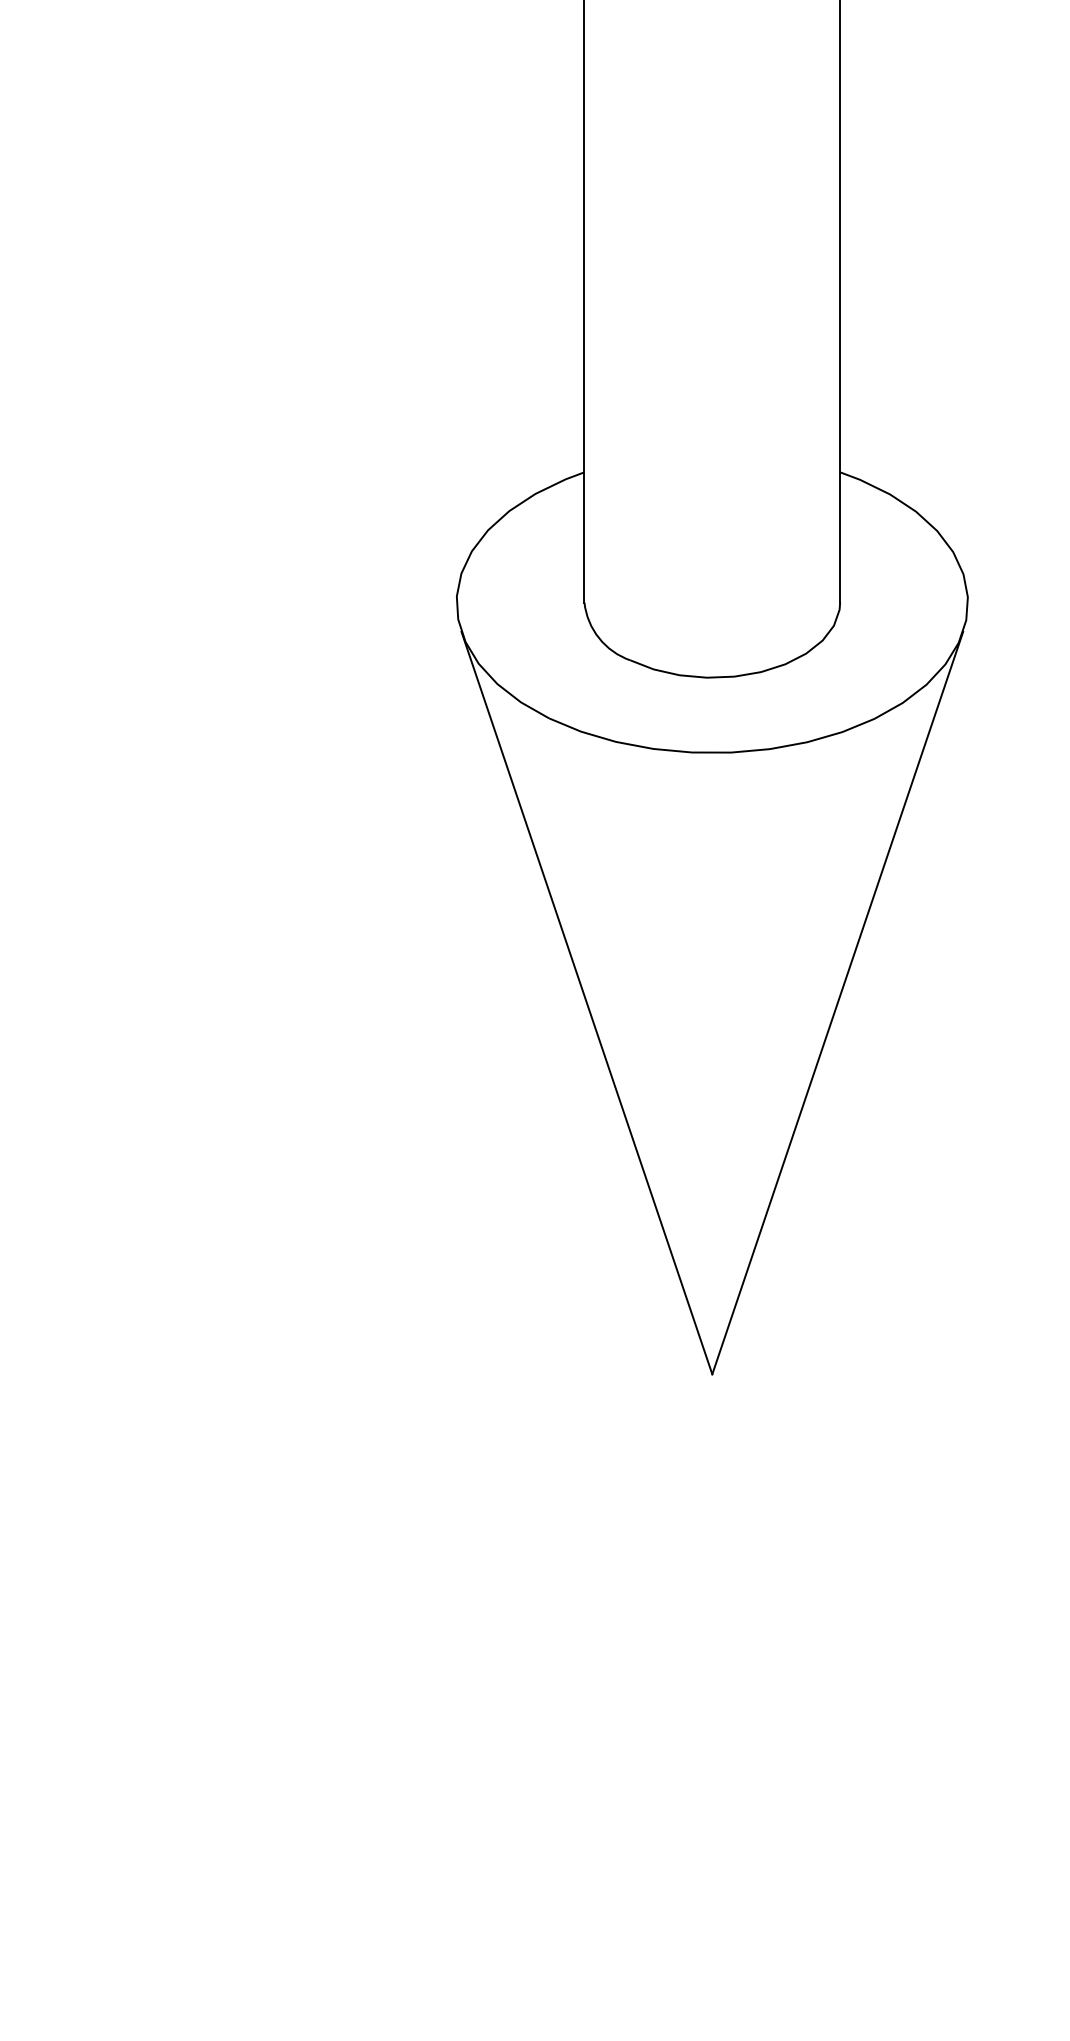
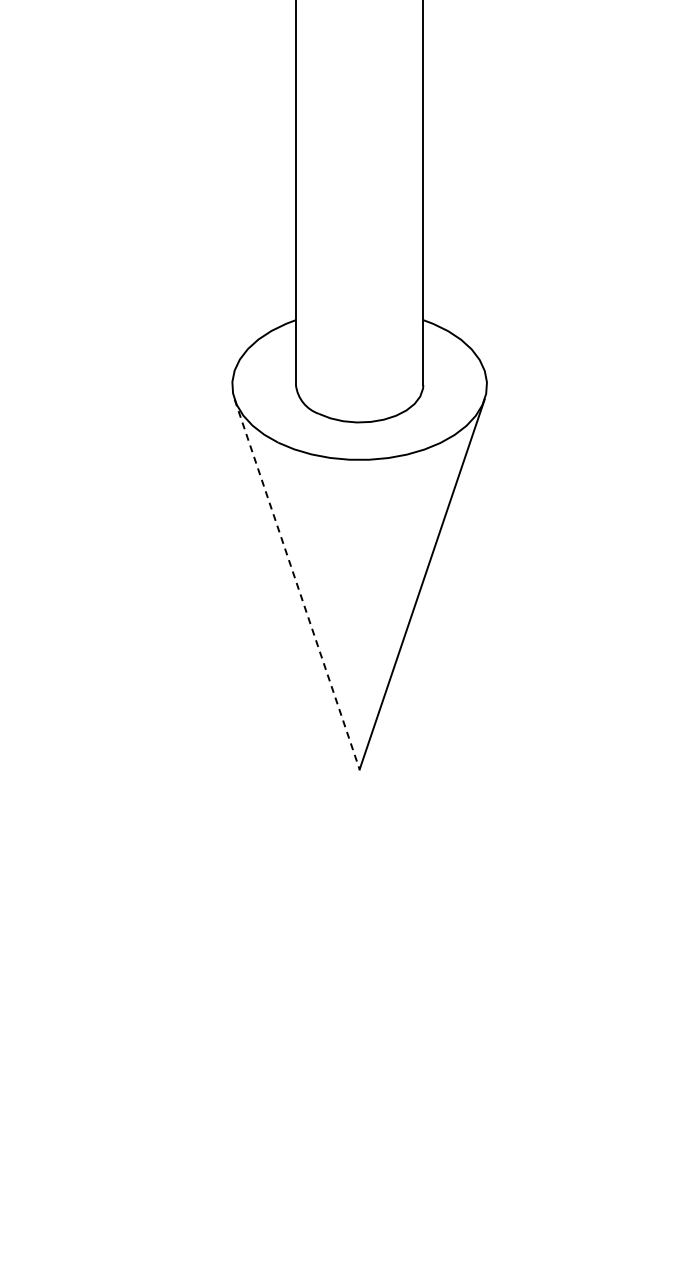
line: (587, 1004) -> (297, 585), solid -> dashed

